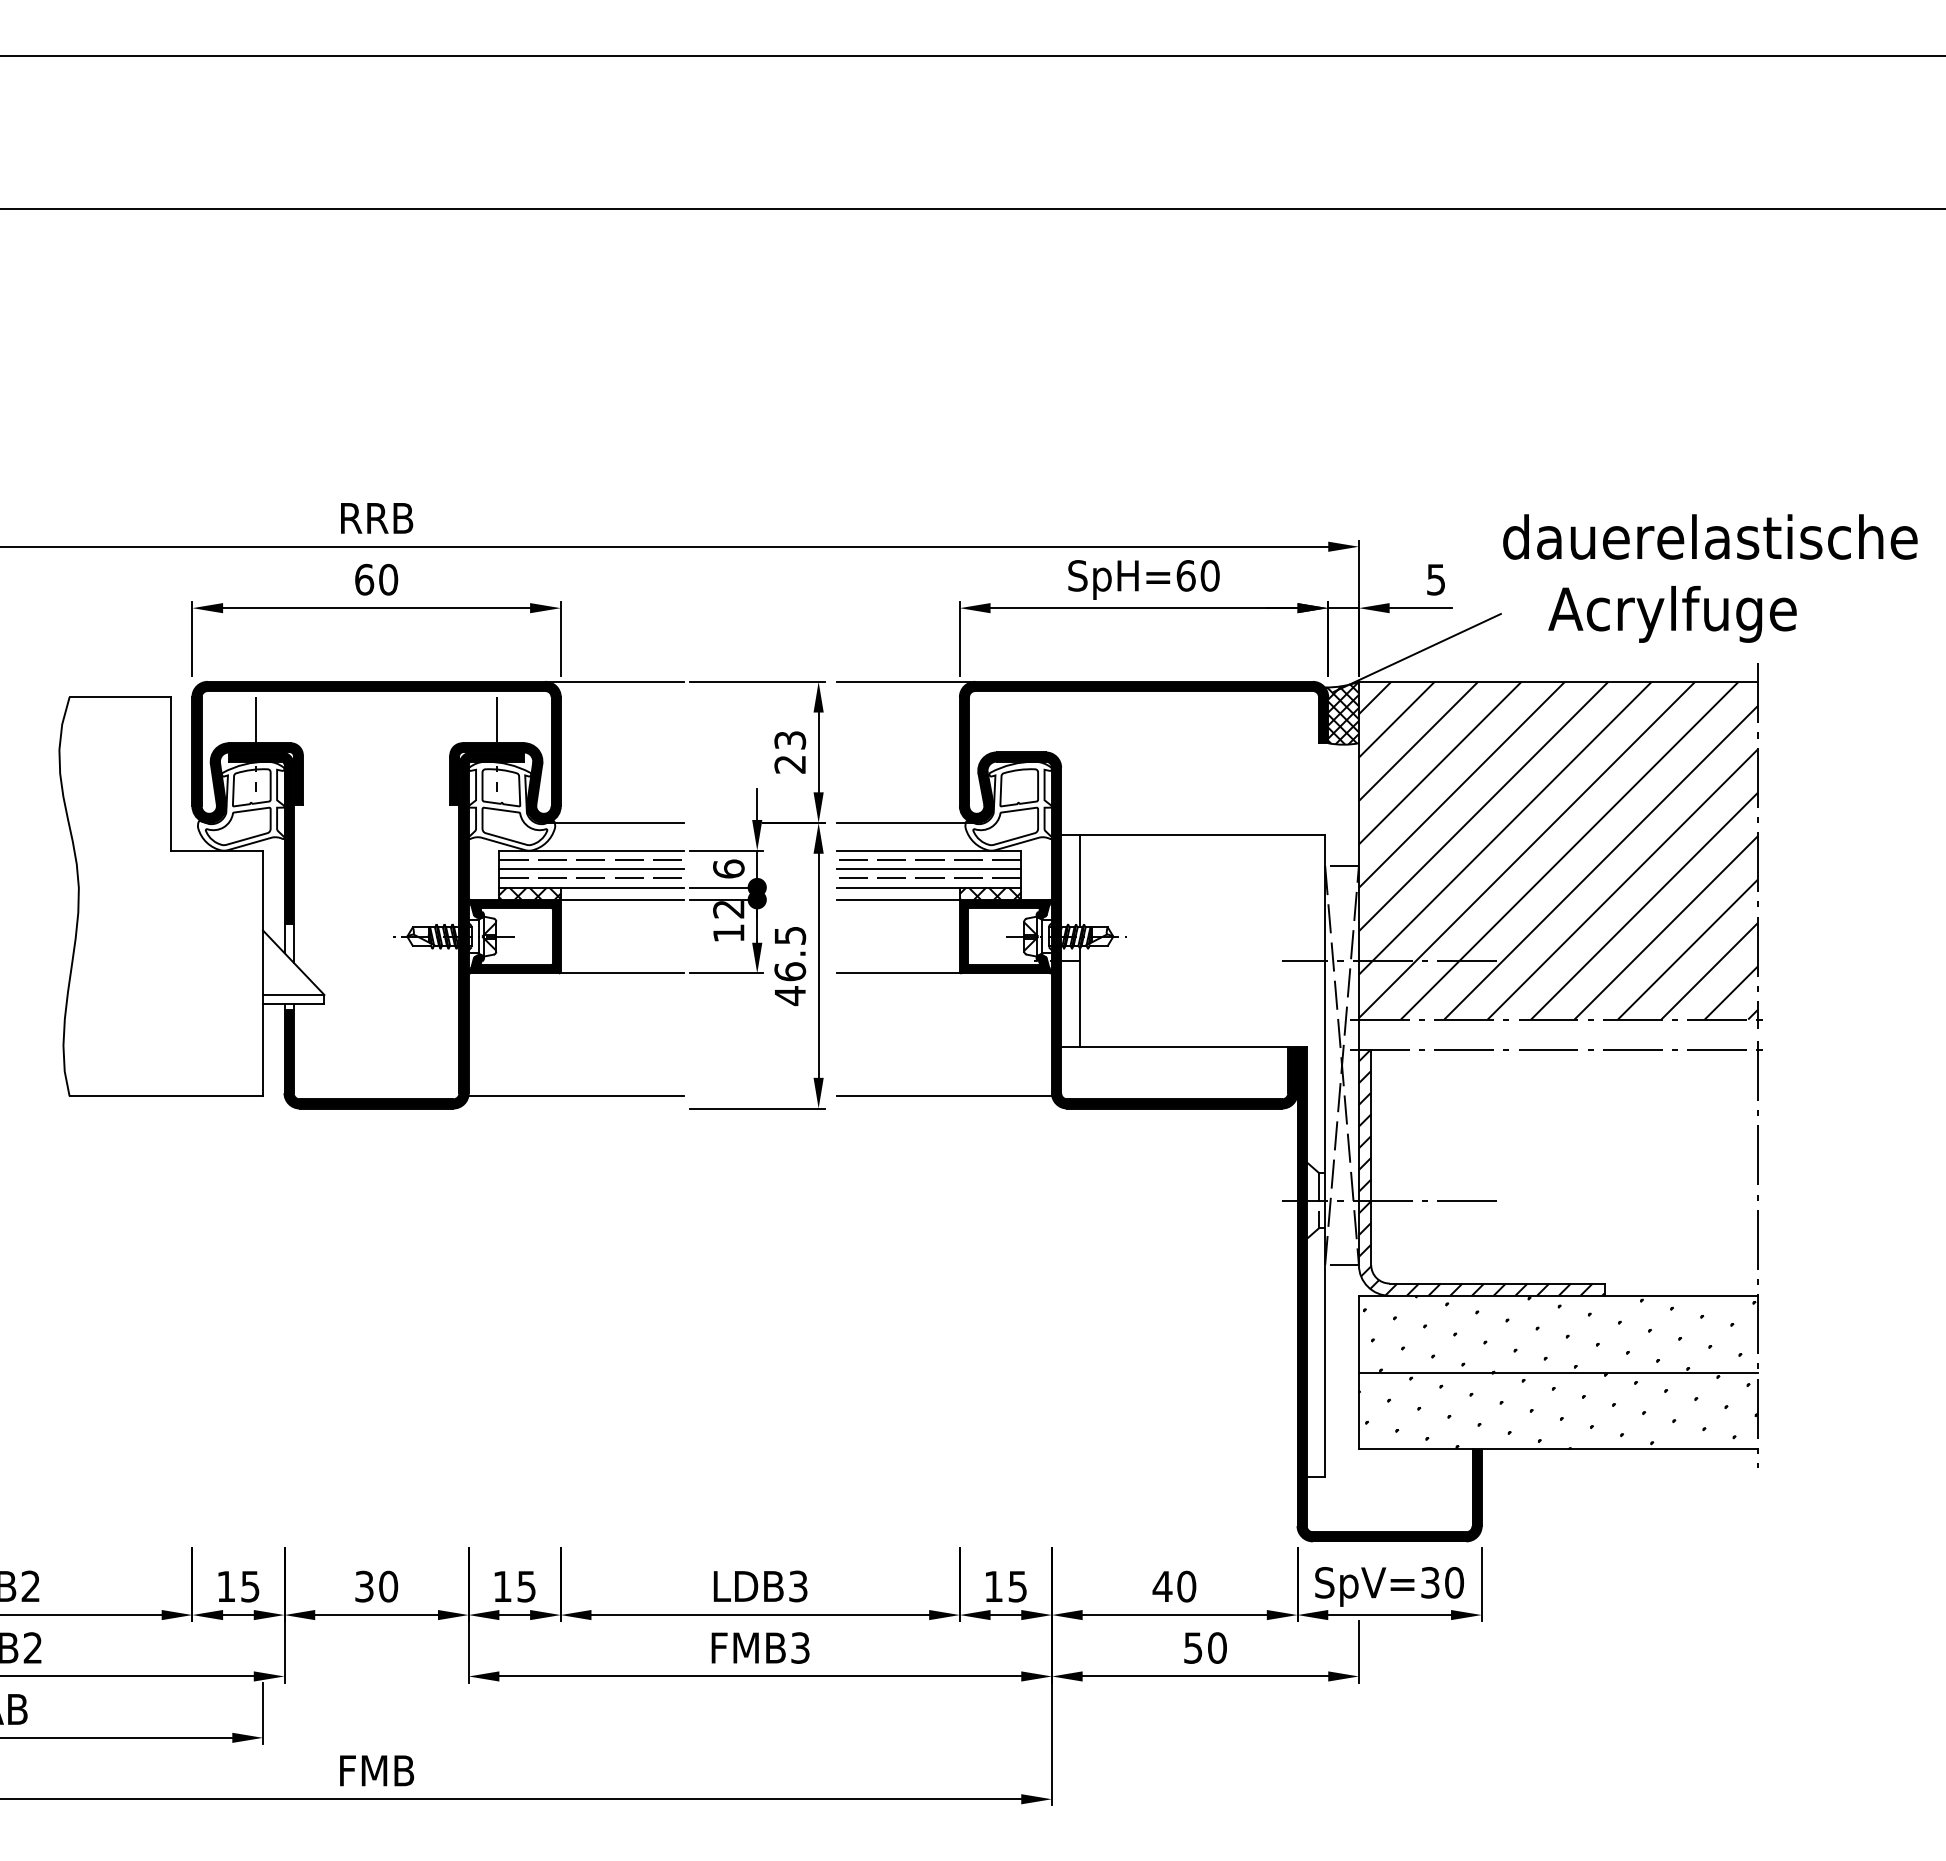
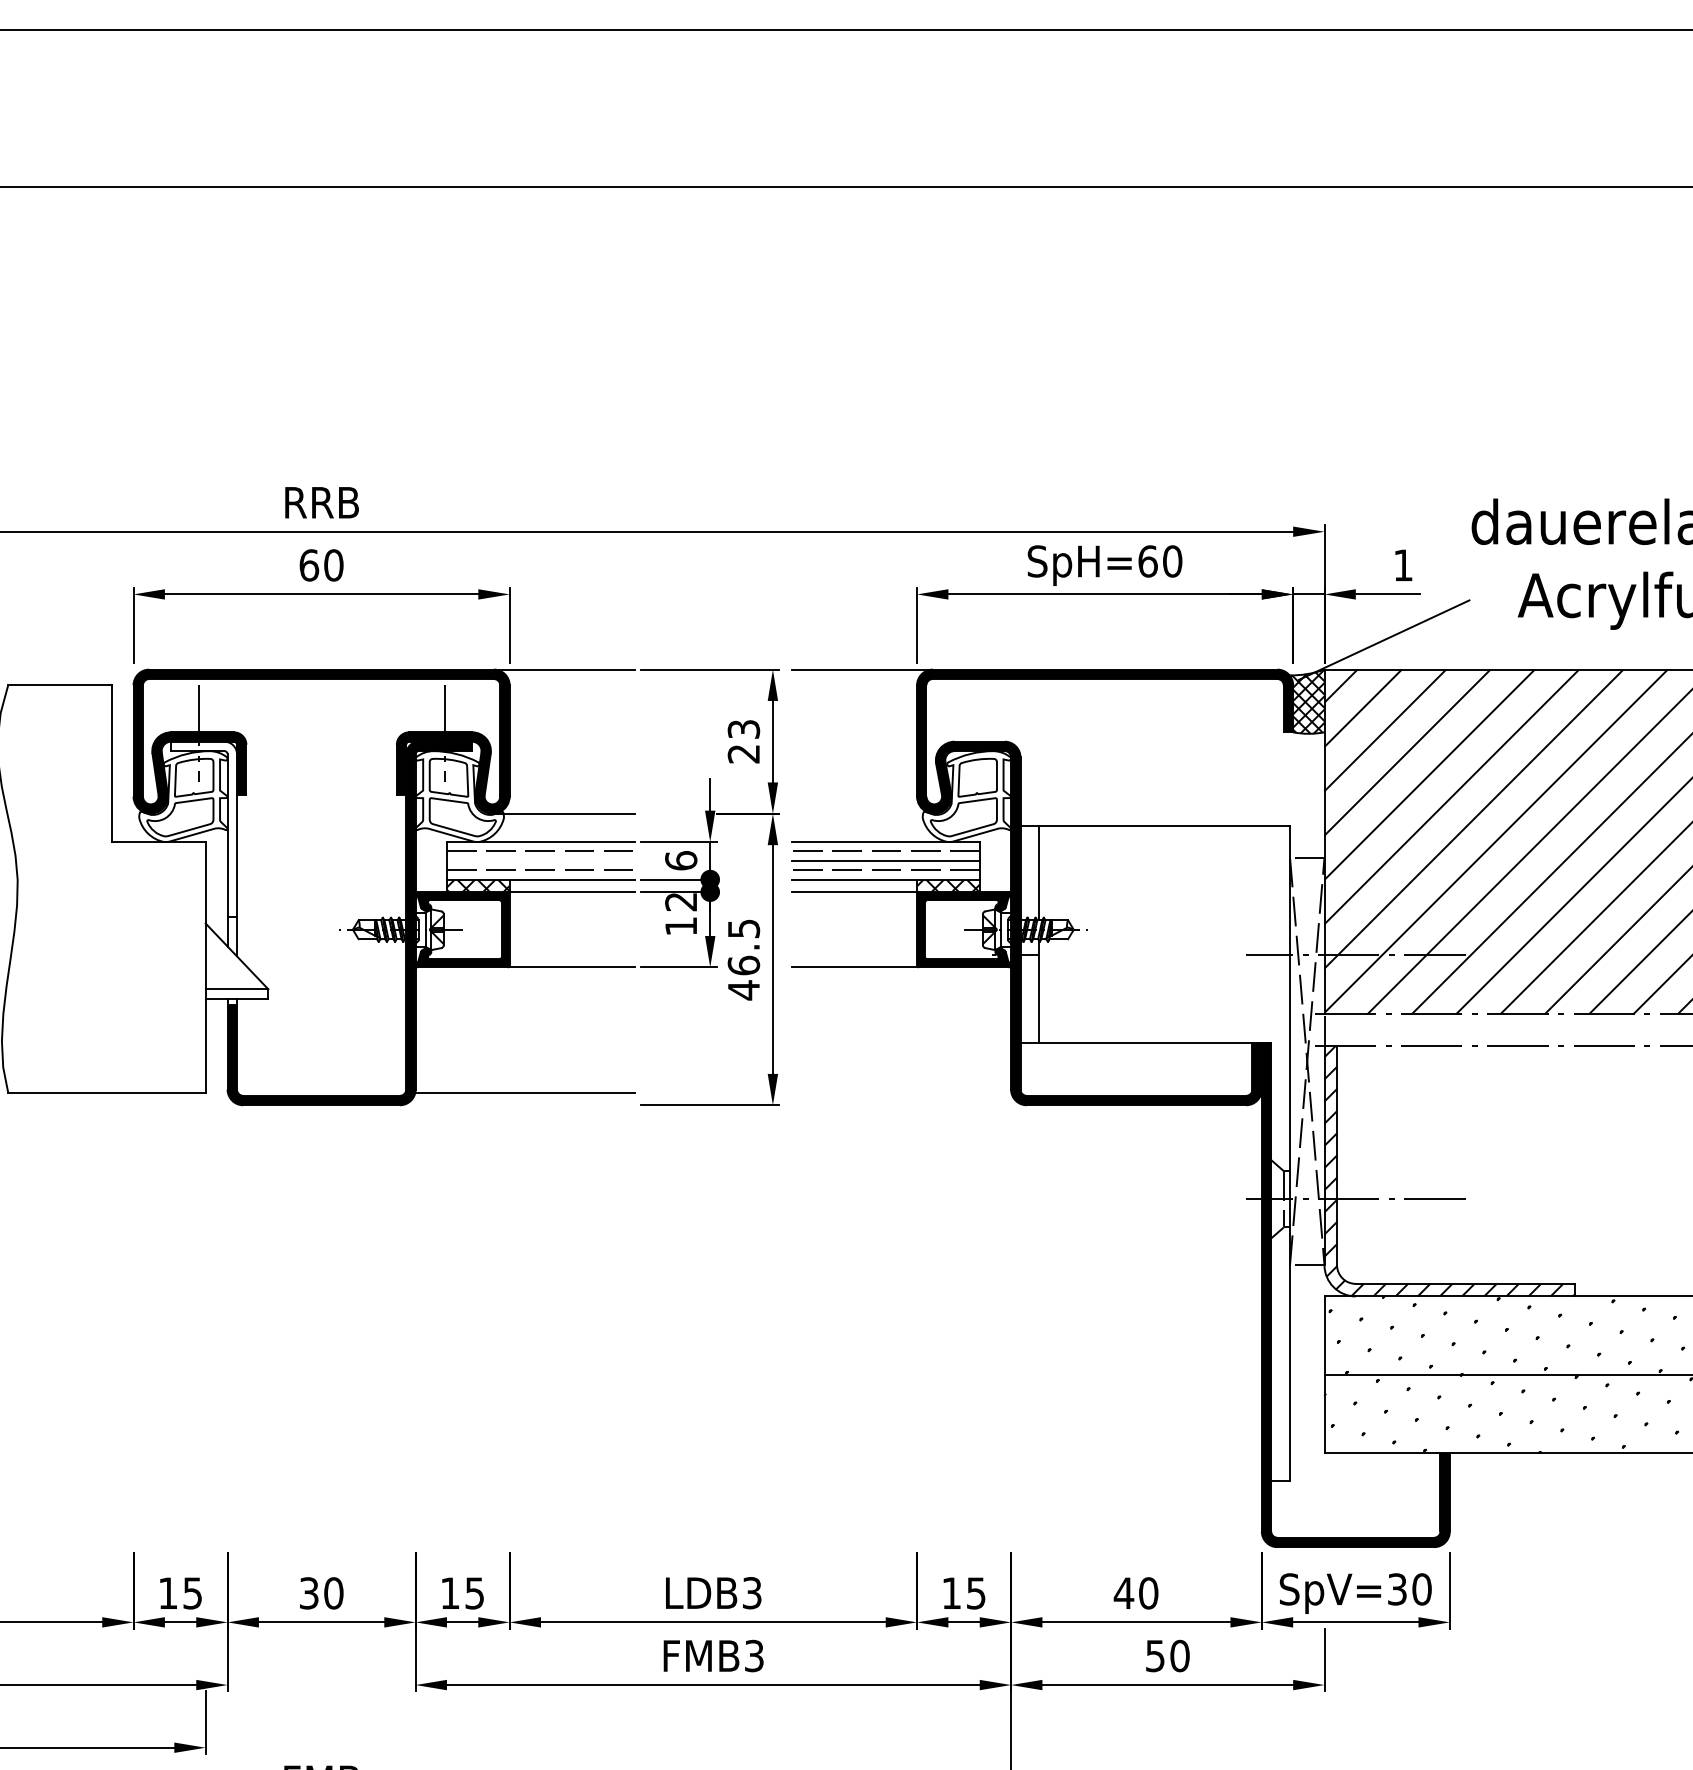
text: (1435, 579) -> (1402, 565), 5 -> 1
line: (906, 823) -> (862, 814), removed
fill: (261, 838) -> (204, 829), removed
line: (591, 869) -> (541, 861), removed
line: (944, 1096) -> (901, 1092), removed

